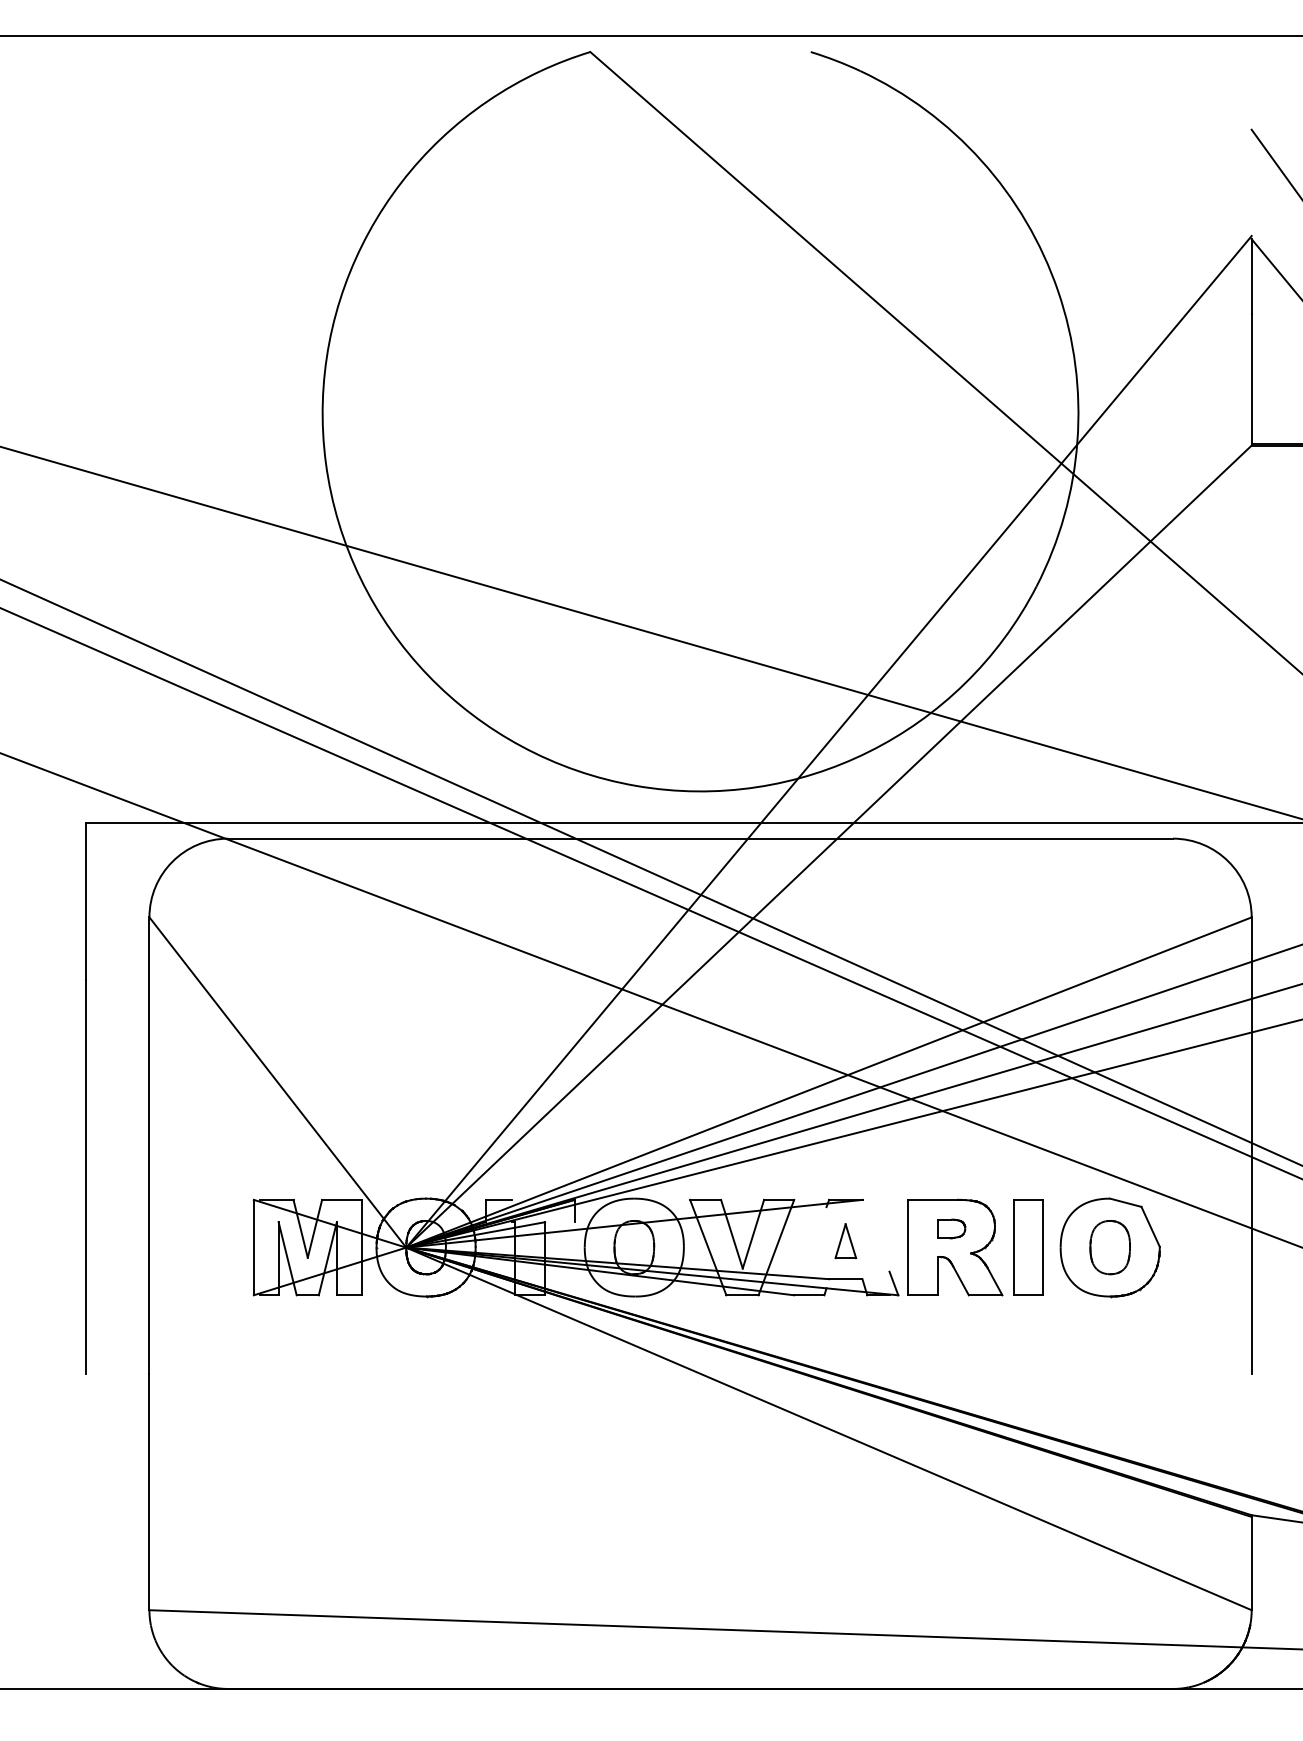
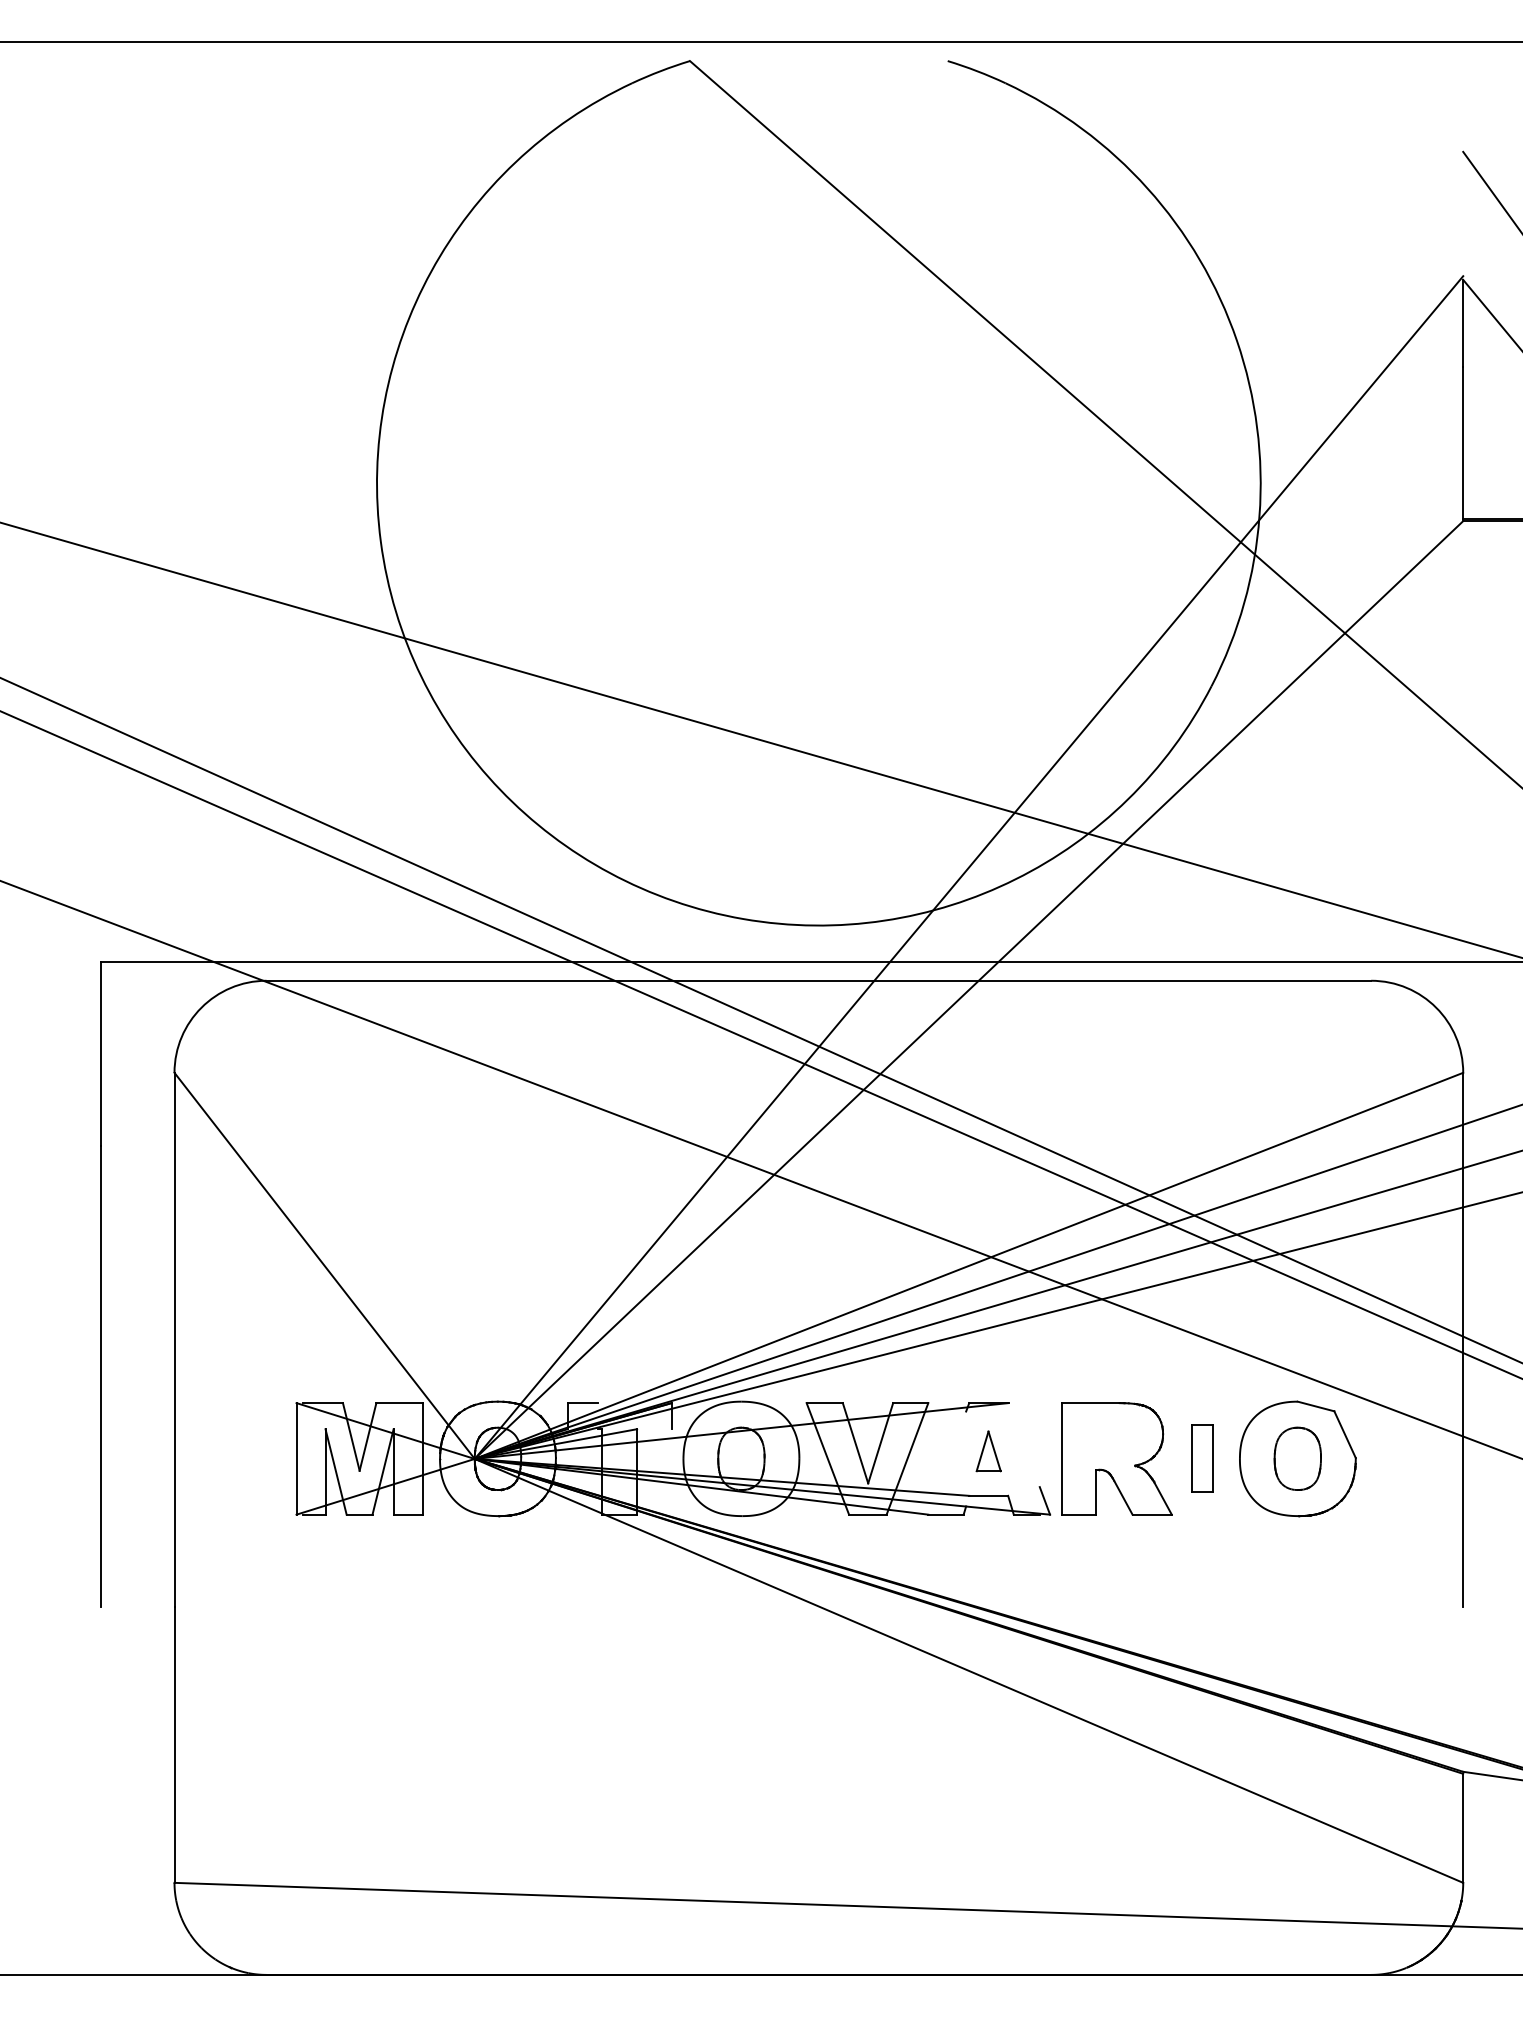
part: (951, 1228) -> (1112, 1436), removed
part: (1028, 1247) -> (1202, 1458), size x0.6

